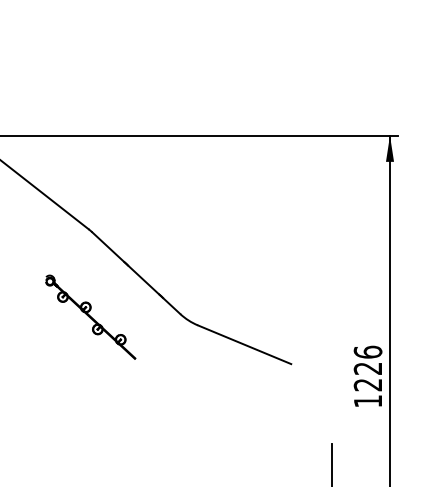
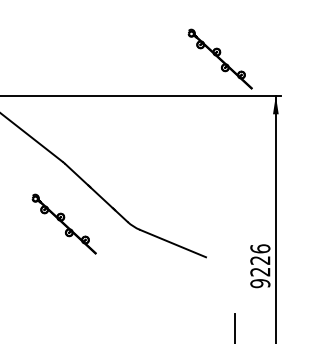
part: (310, 82) -> (219, 58), added
text: (368, 401) -> (260, 283), 1226 -> 9226

